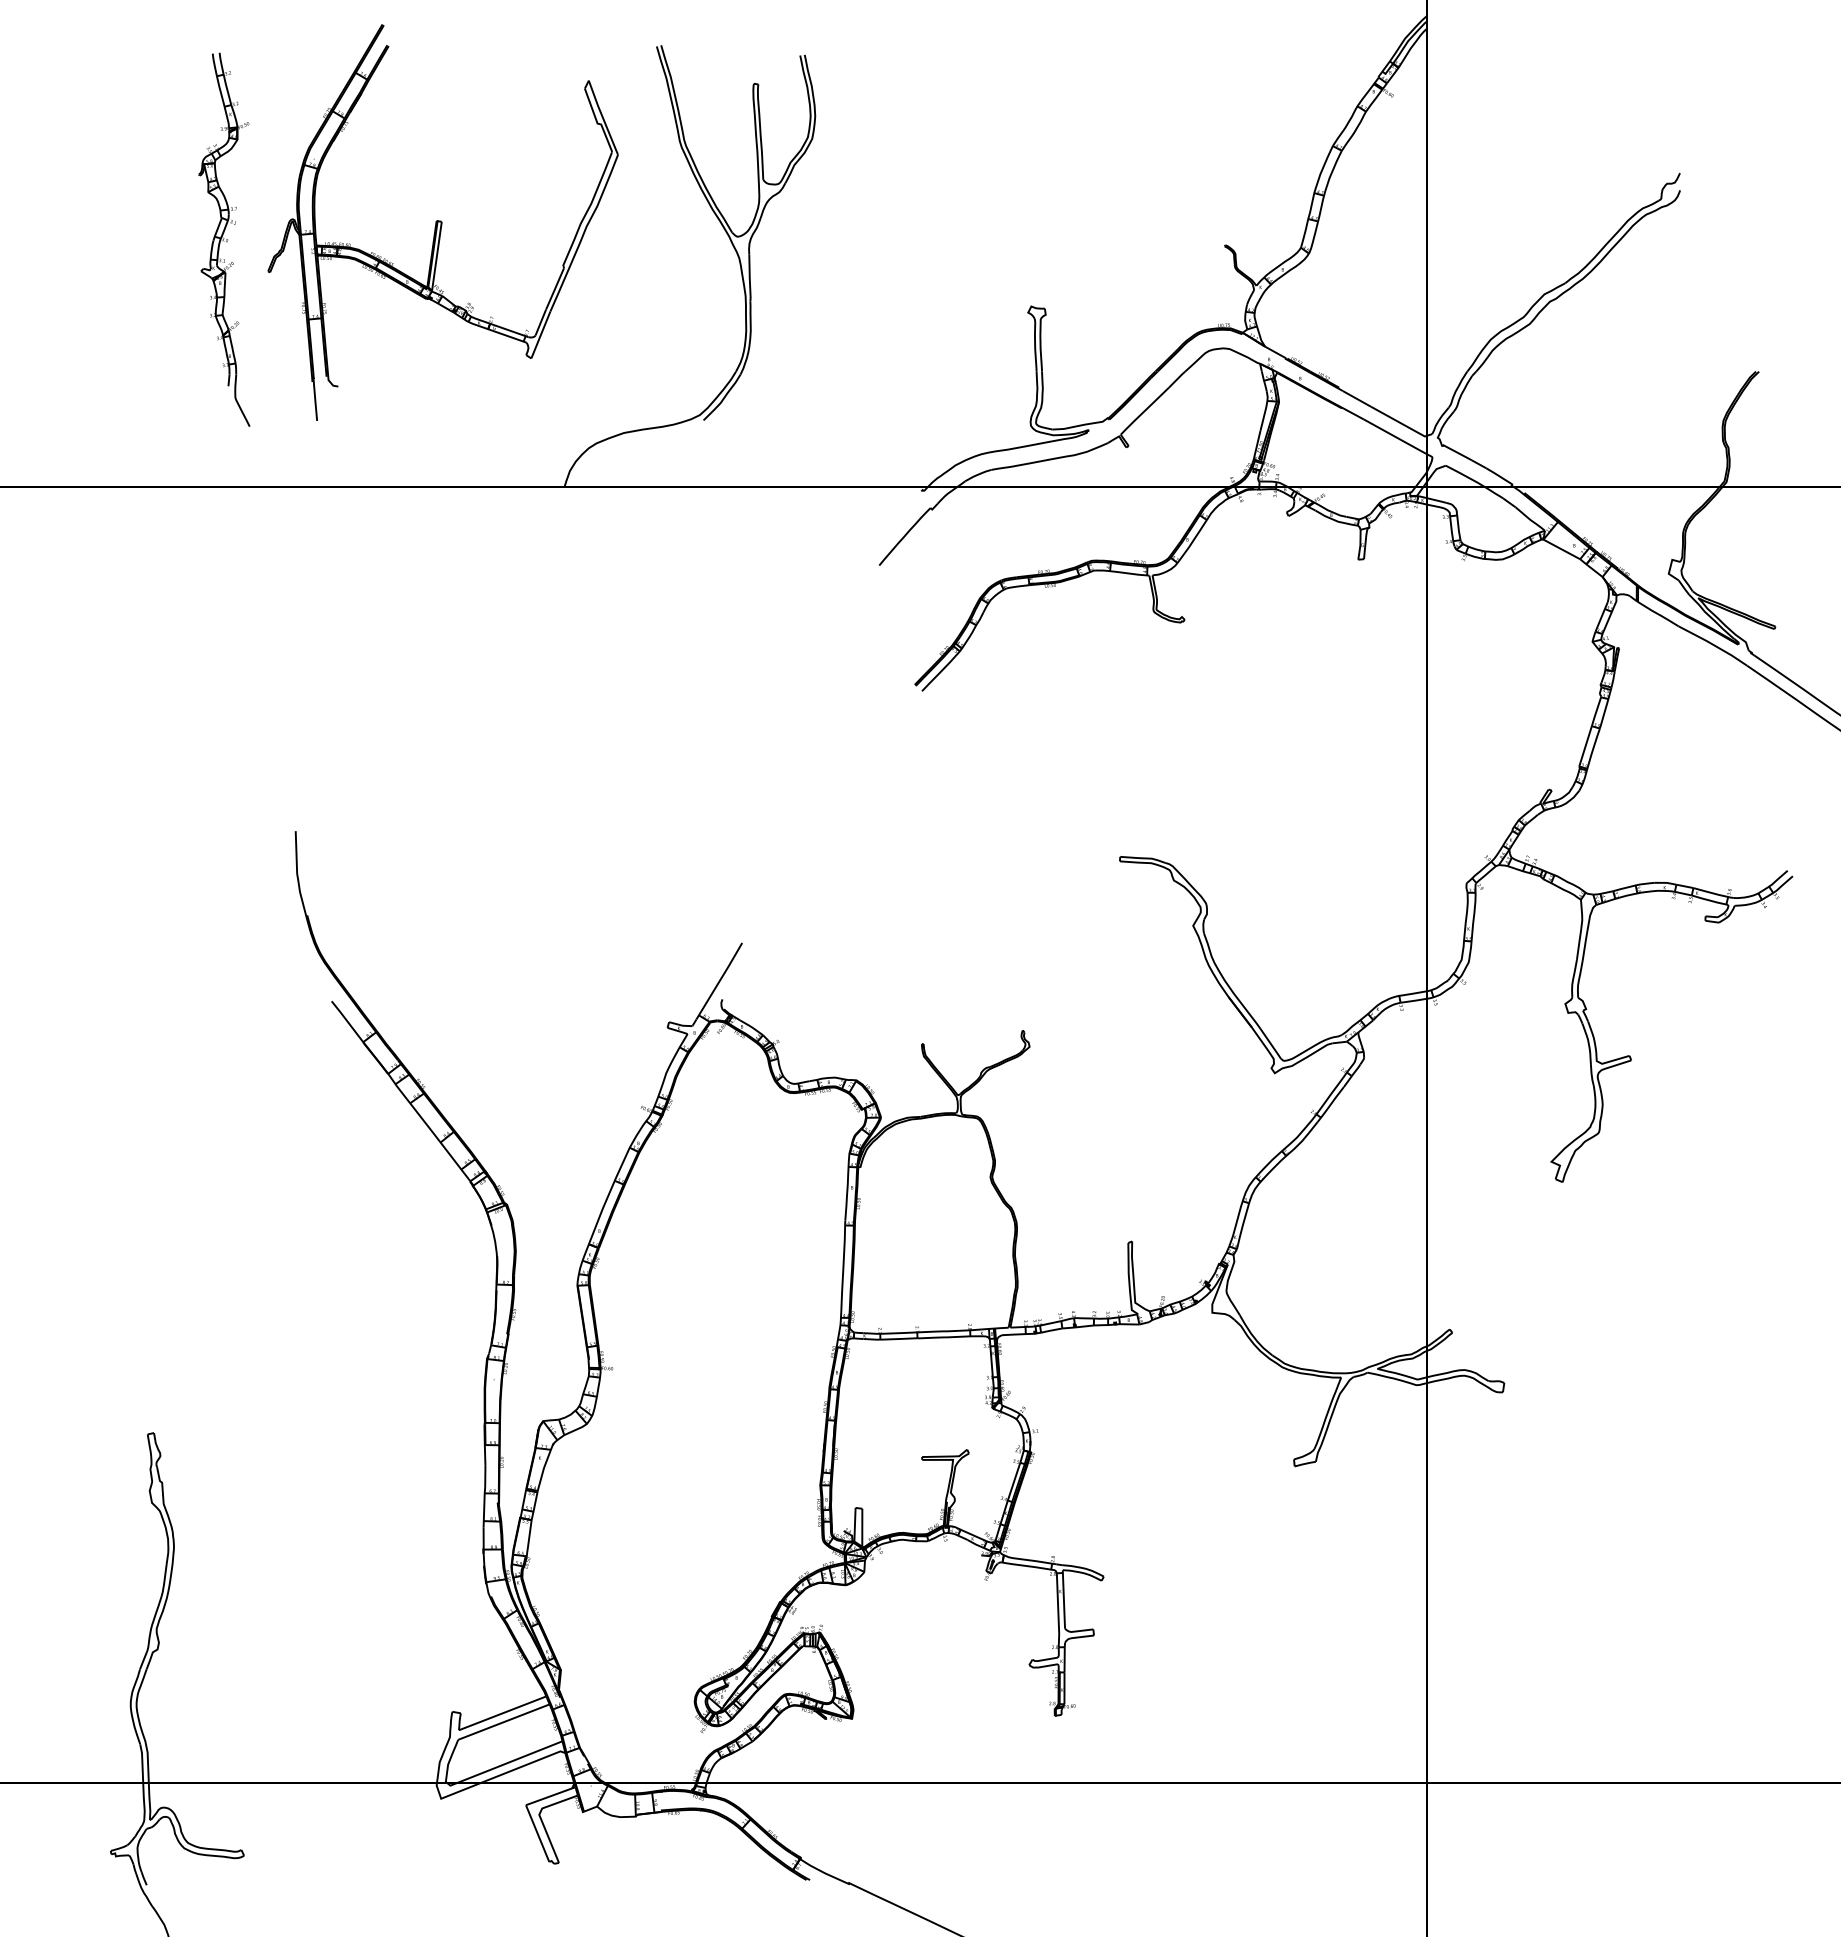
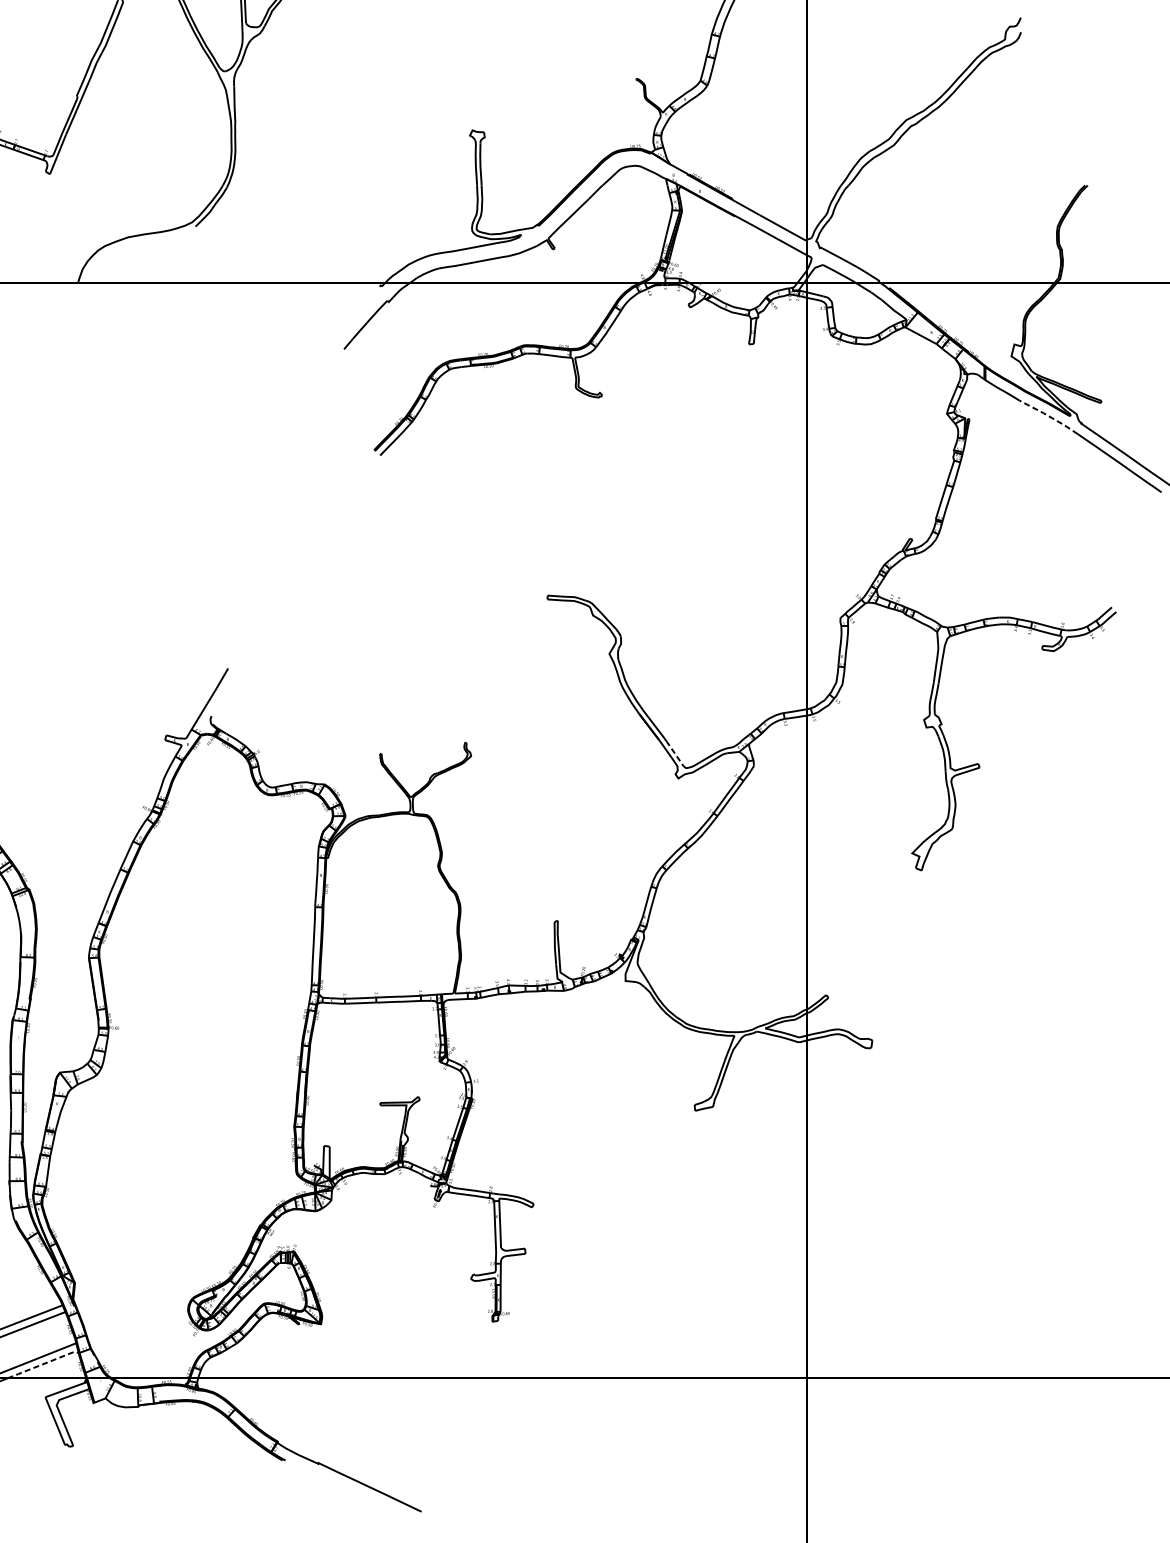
line: (1713, 645) -> (1049, 416), solid -> dashed
line: (1271, 1044) -> (675, 754), solid -> dashed
line: (523, 1765) -> (43, 1363), solid -> dashed

